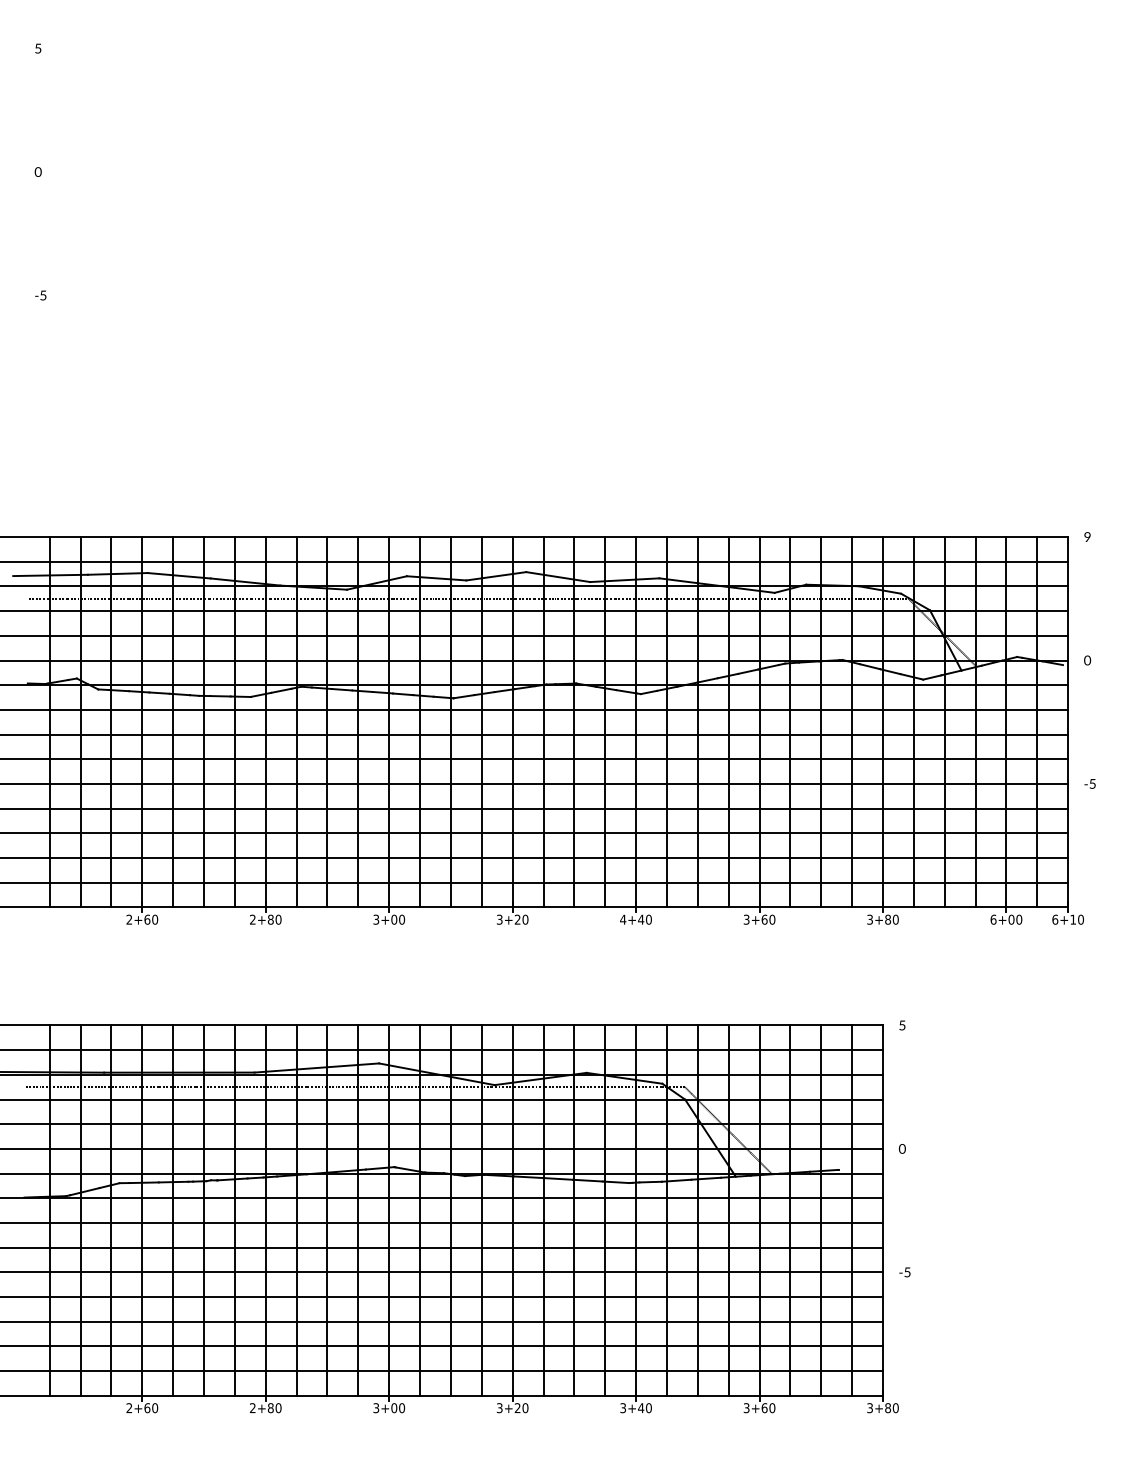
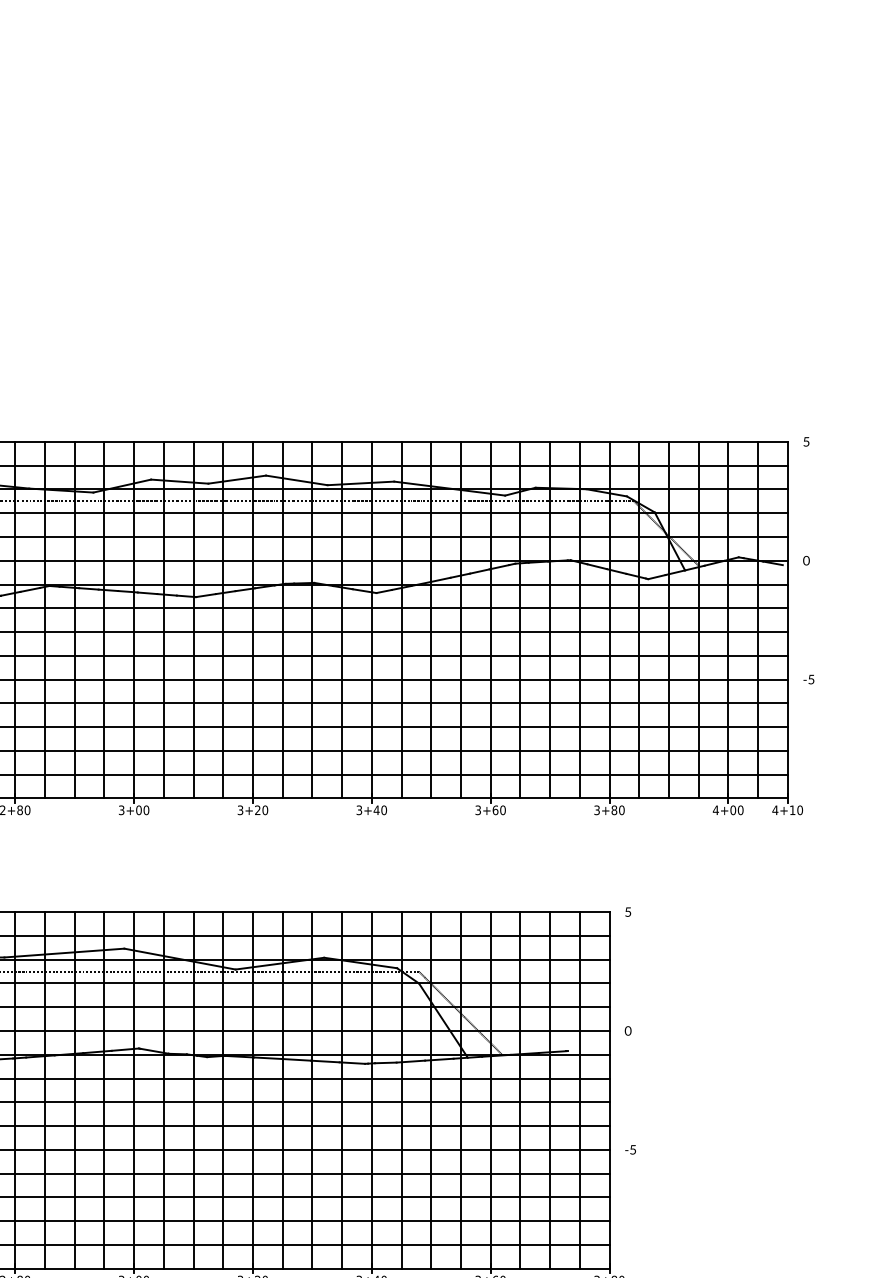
text: (1087, 536) -> (806, 441), 9 -> 5
text: (623, 919) -> (359, 810), 4+40 -> 3+40
text: (993, 919) -> (715, 810), 6+00 -> 4+00
text: (1055, 919) -> (775, 810), 6+10 -> 4+10

